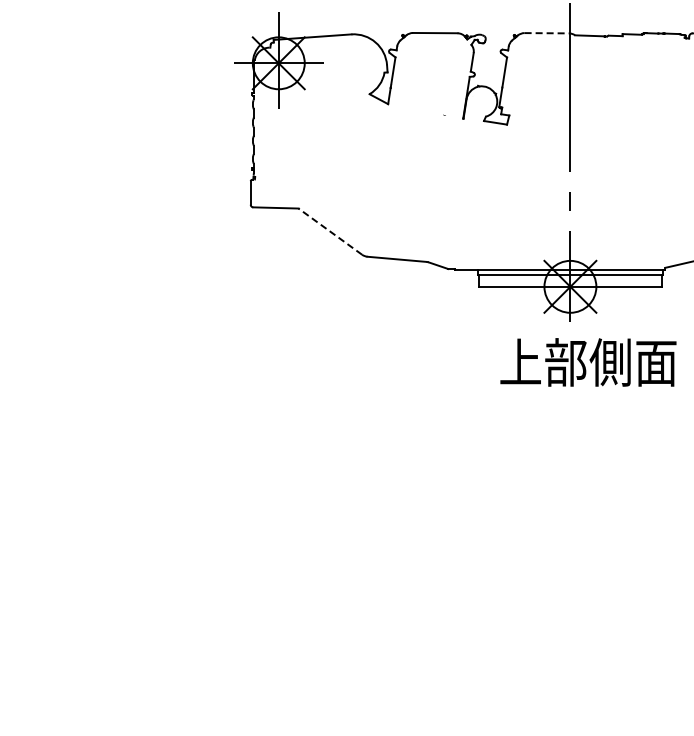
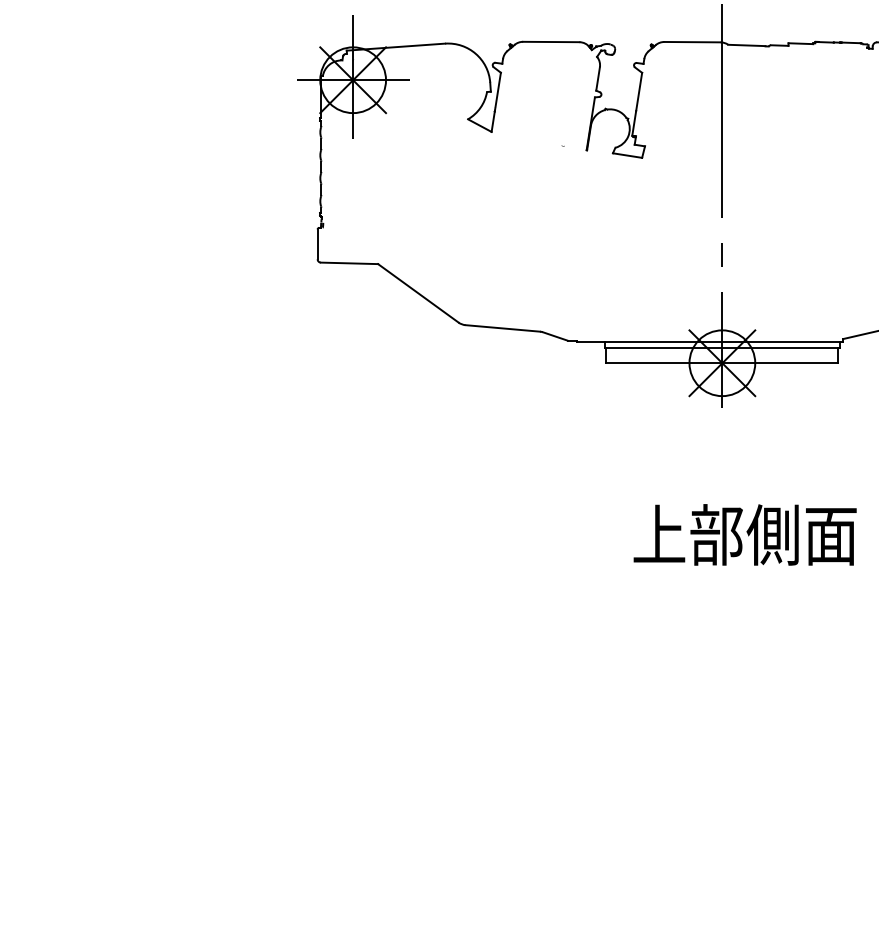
line: (547, 33) -> (693, 42), dashed -> solid
line: (329, 231) -> (417, 293), dashed -> solid
text: (588, 362) -> (745, 535), moved

